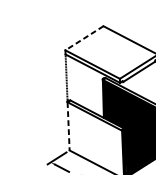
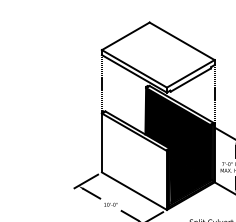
line: (84, 38) -> (125, 36), dashed -> solid
line: (68, 126) -> (101, 143), dashed -> solid

